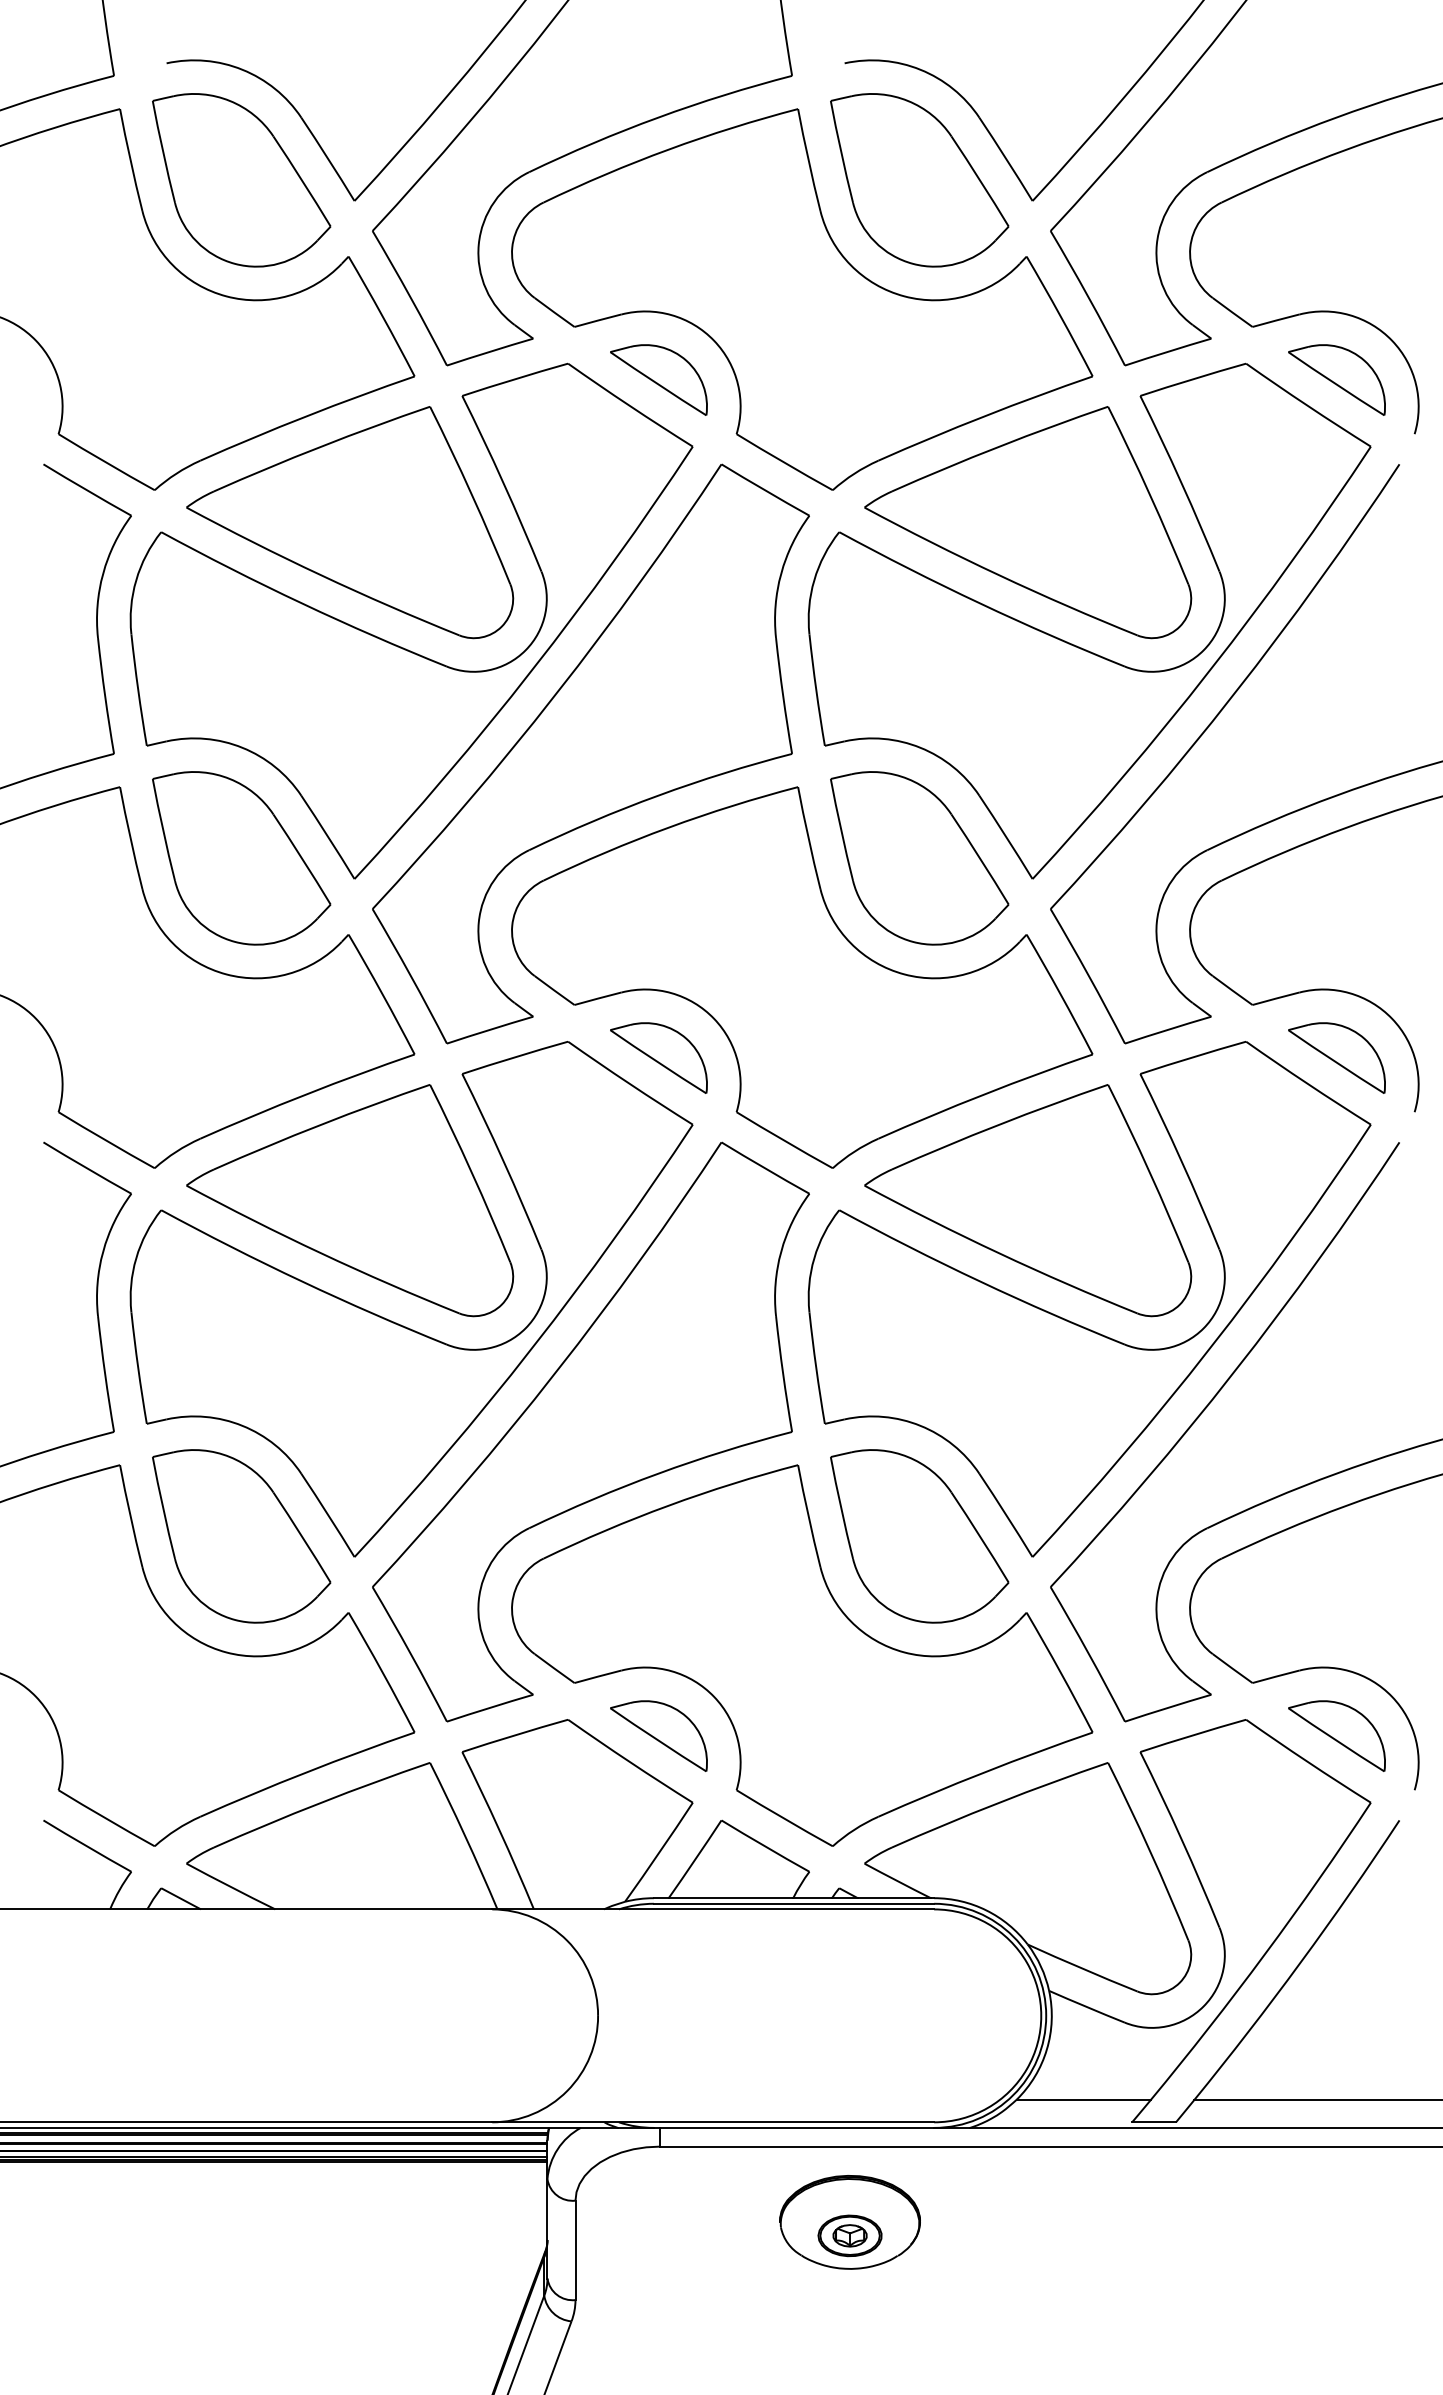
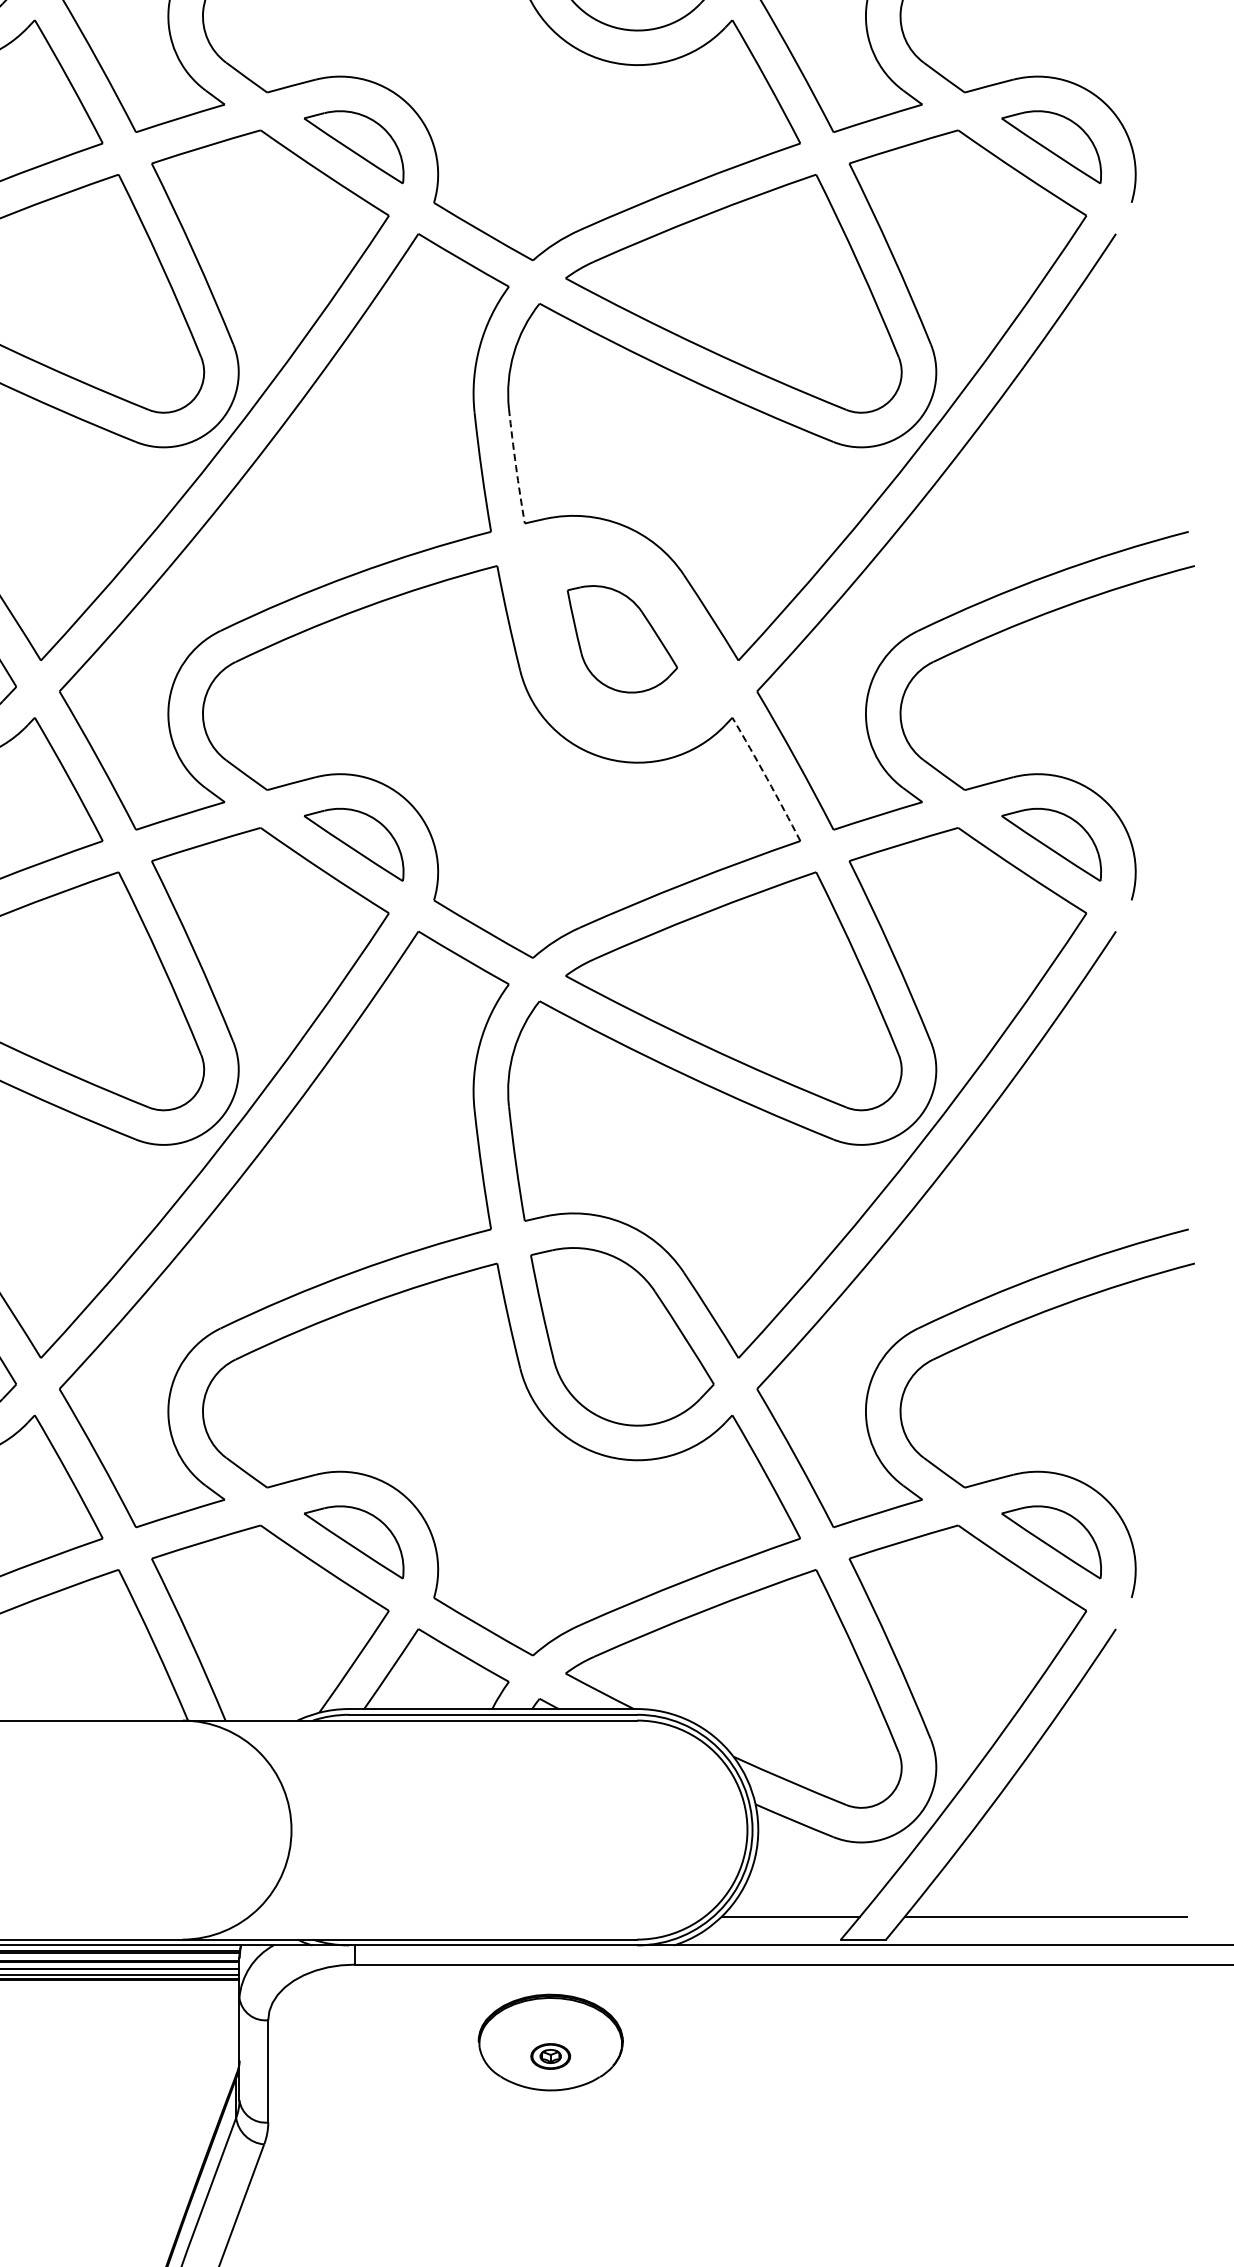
arc: (816, 690) -> (516, 466), solid -> dashed
part: (919, 858) -> (622, 639), size x0.6
arc: (1060, 994) -> (767, 779), solid -> dashed
part: (849, 2235) -> (550, 2056), size x0.6

